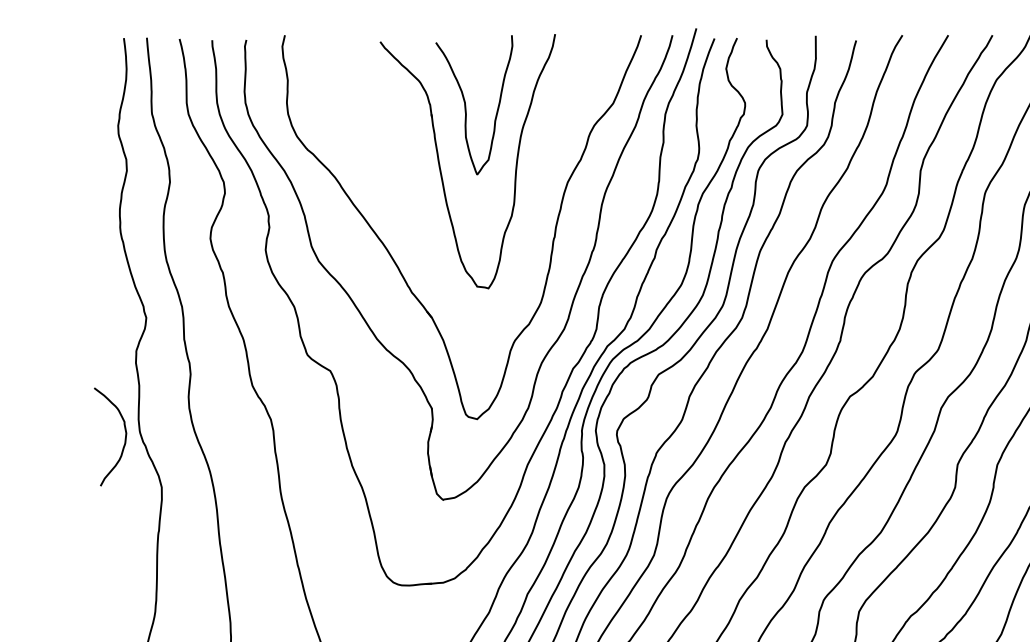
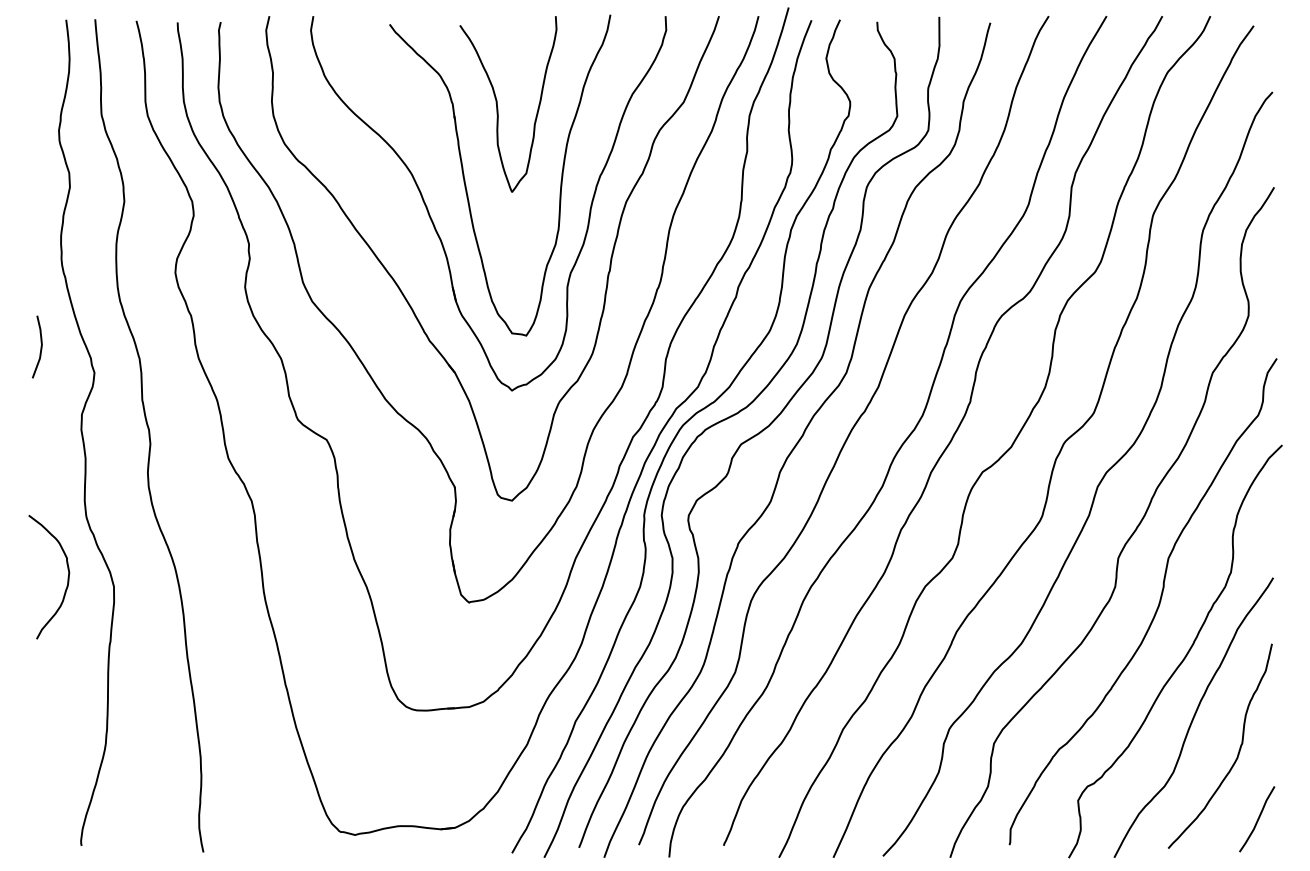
part: (415, 199) -> (434, 223), added
curve: (103, 297) -> (40, 346), added
curve: (124, 437) -> (67, 577), moved

